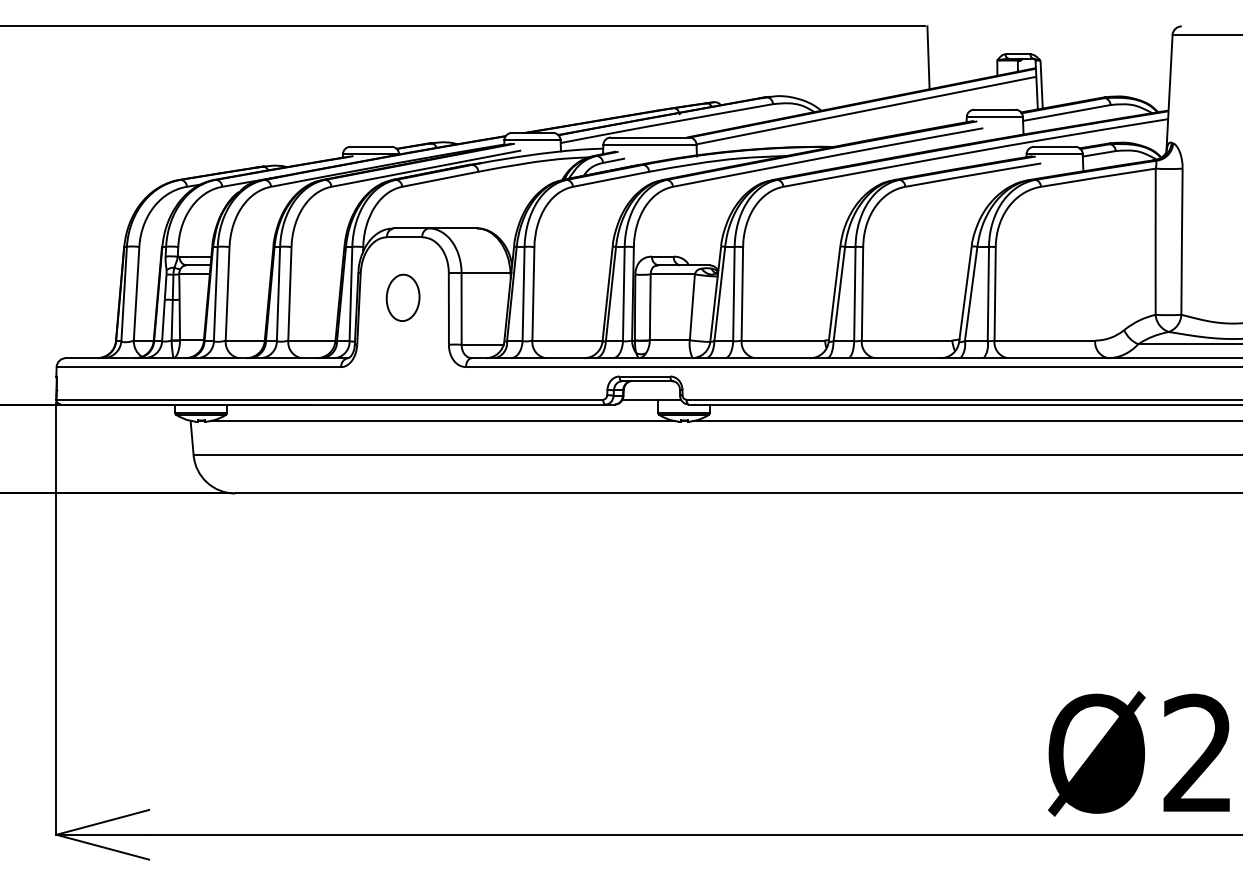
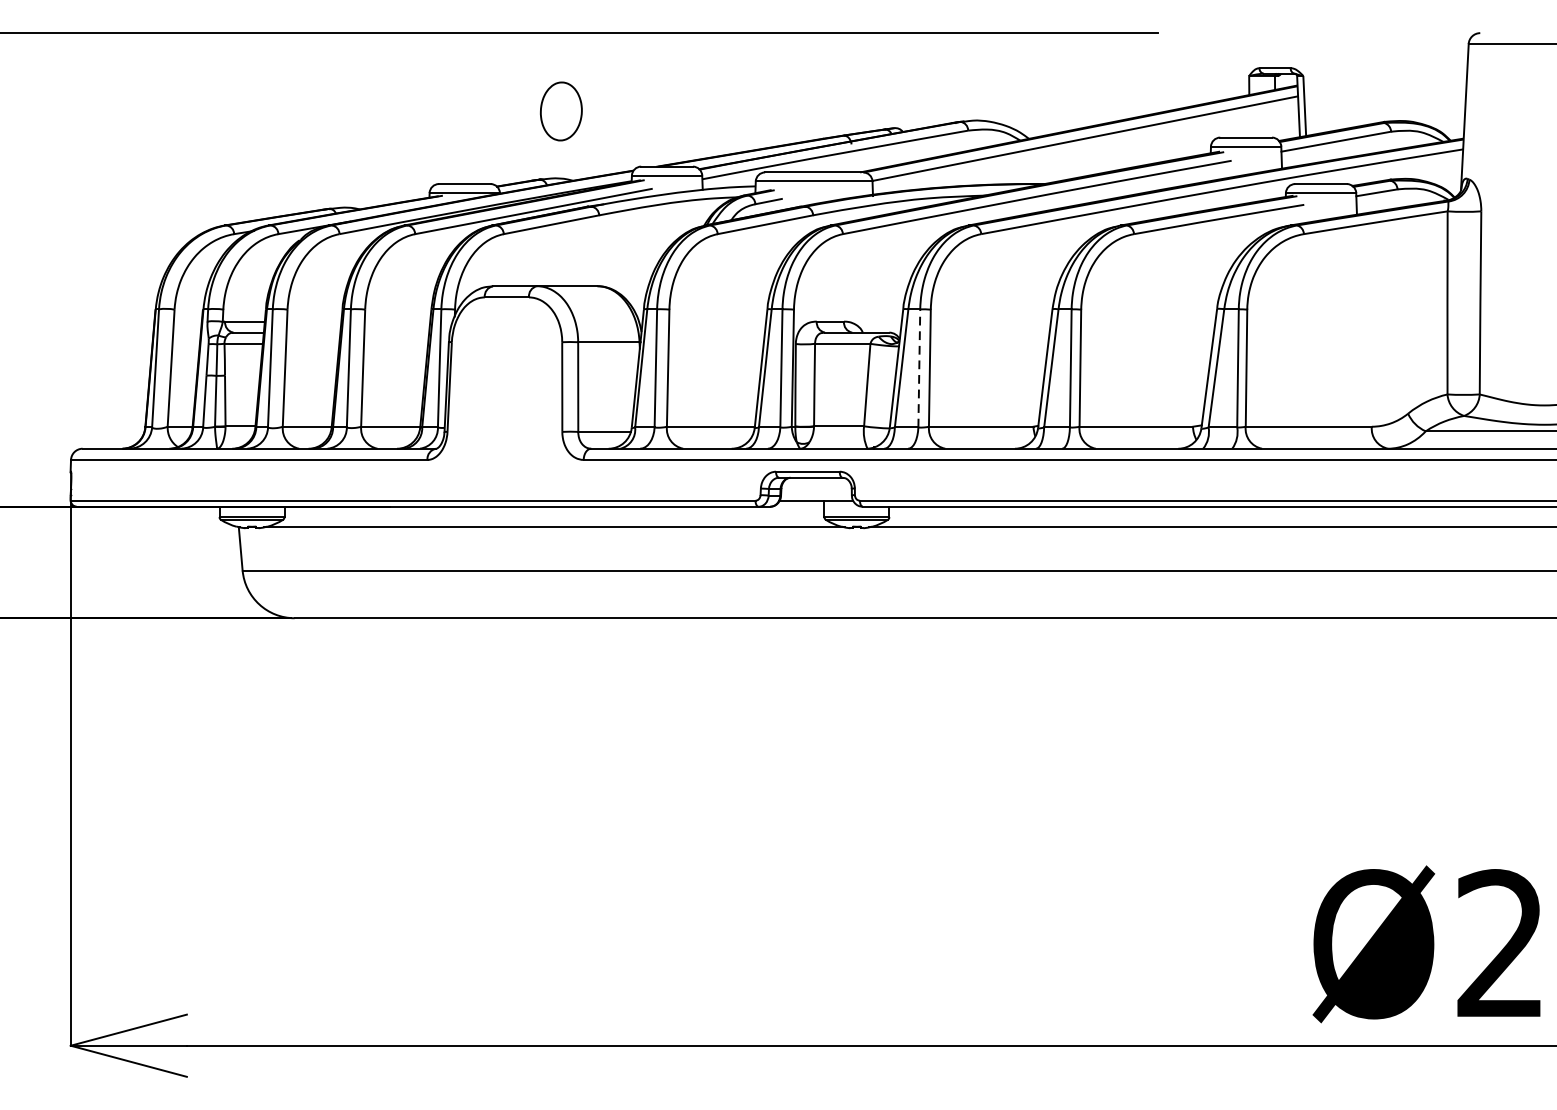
line: (928, 57) -> (1163, 72), removed
line: (733, 293) -> (918, 367), solid -> dashed
part: (402, 297) -> (560, 110), moved

